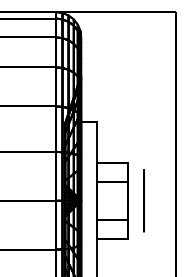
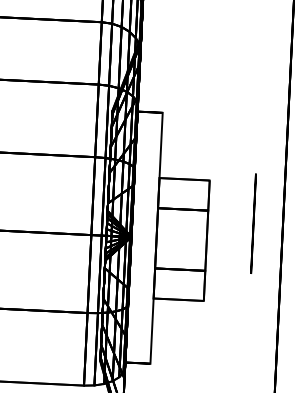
circle: (143, 200) -> (252, 223), moved

